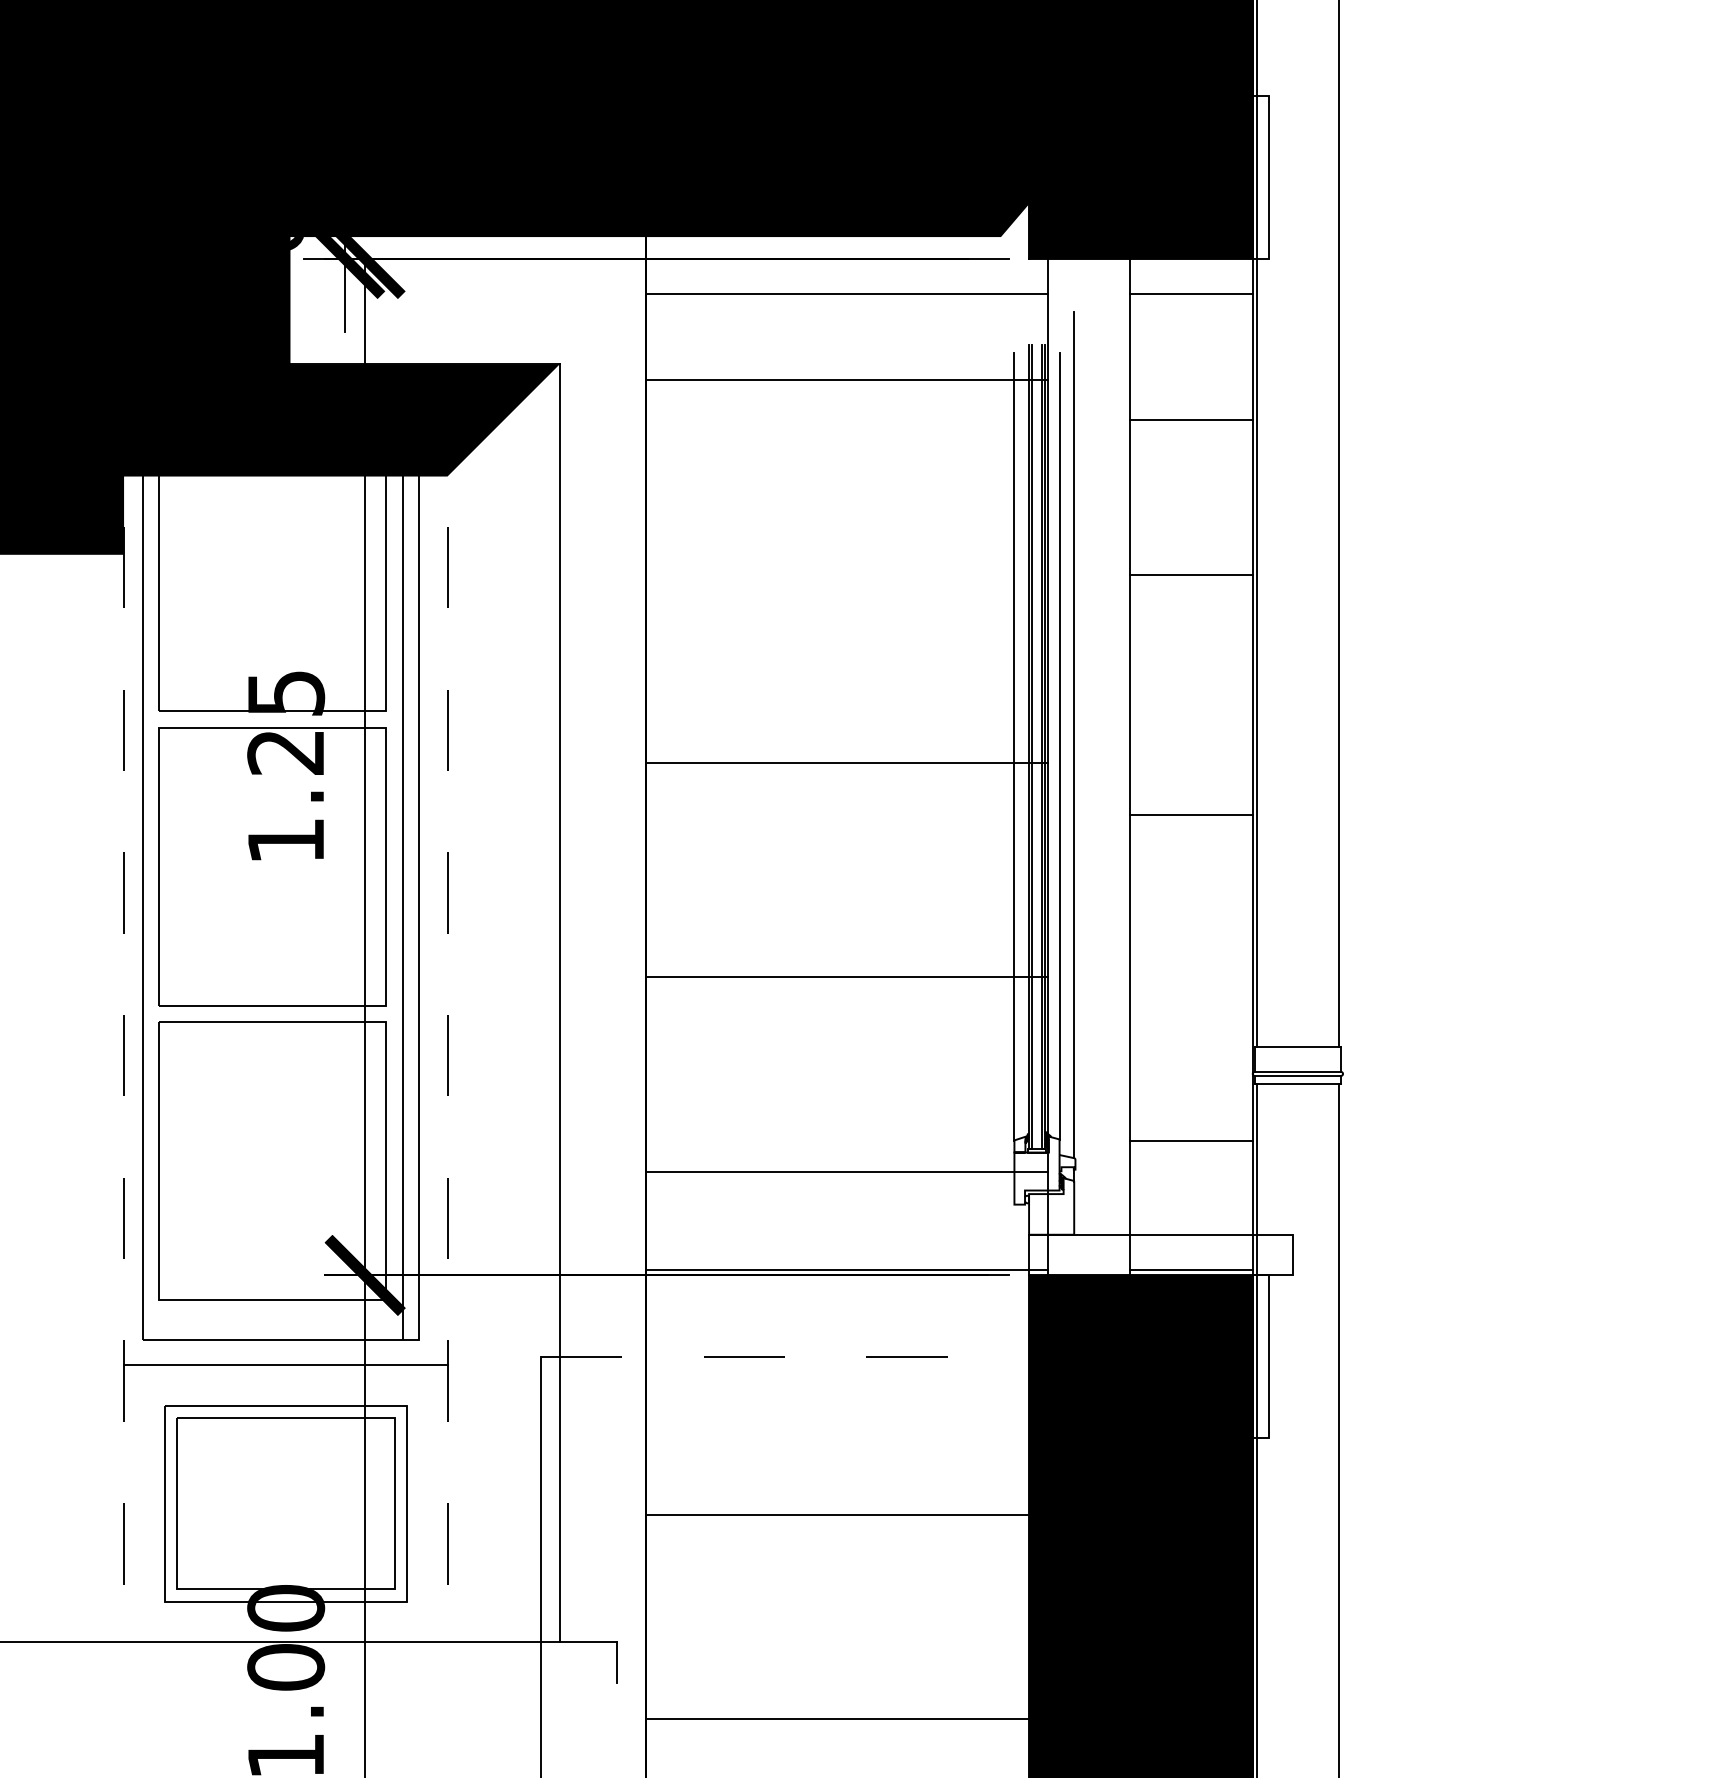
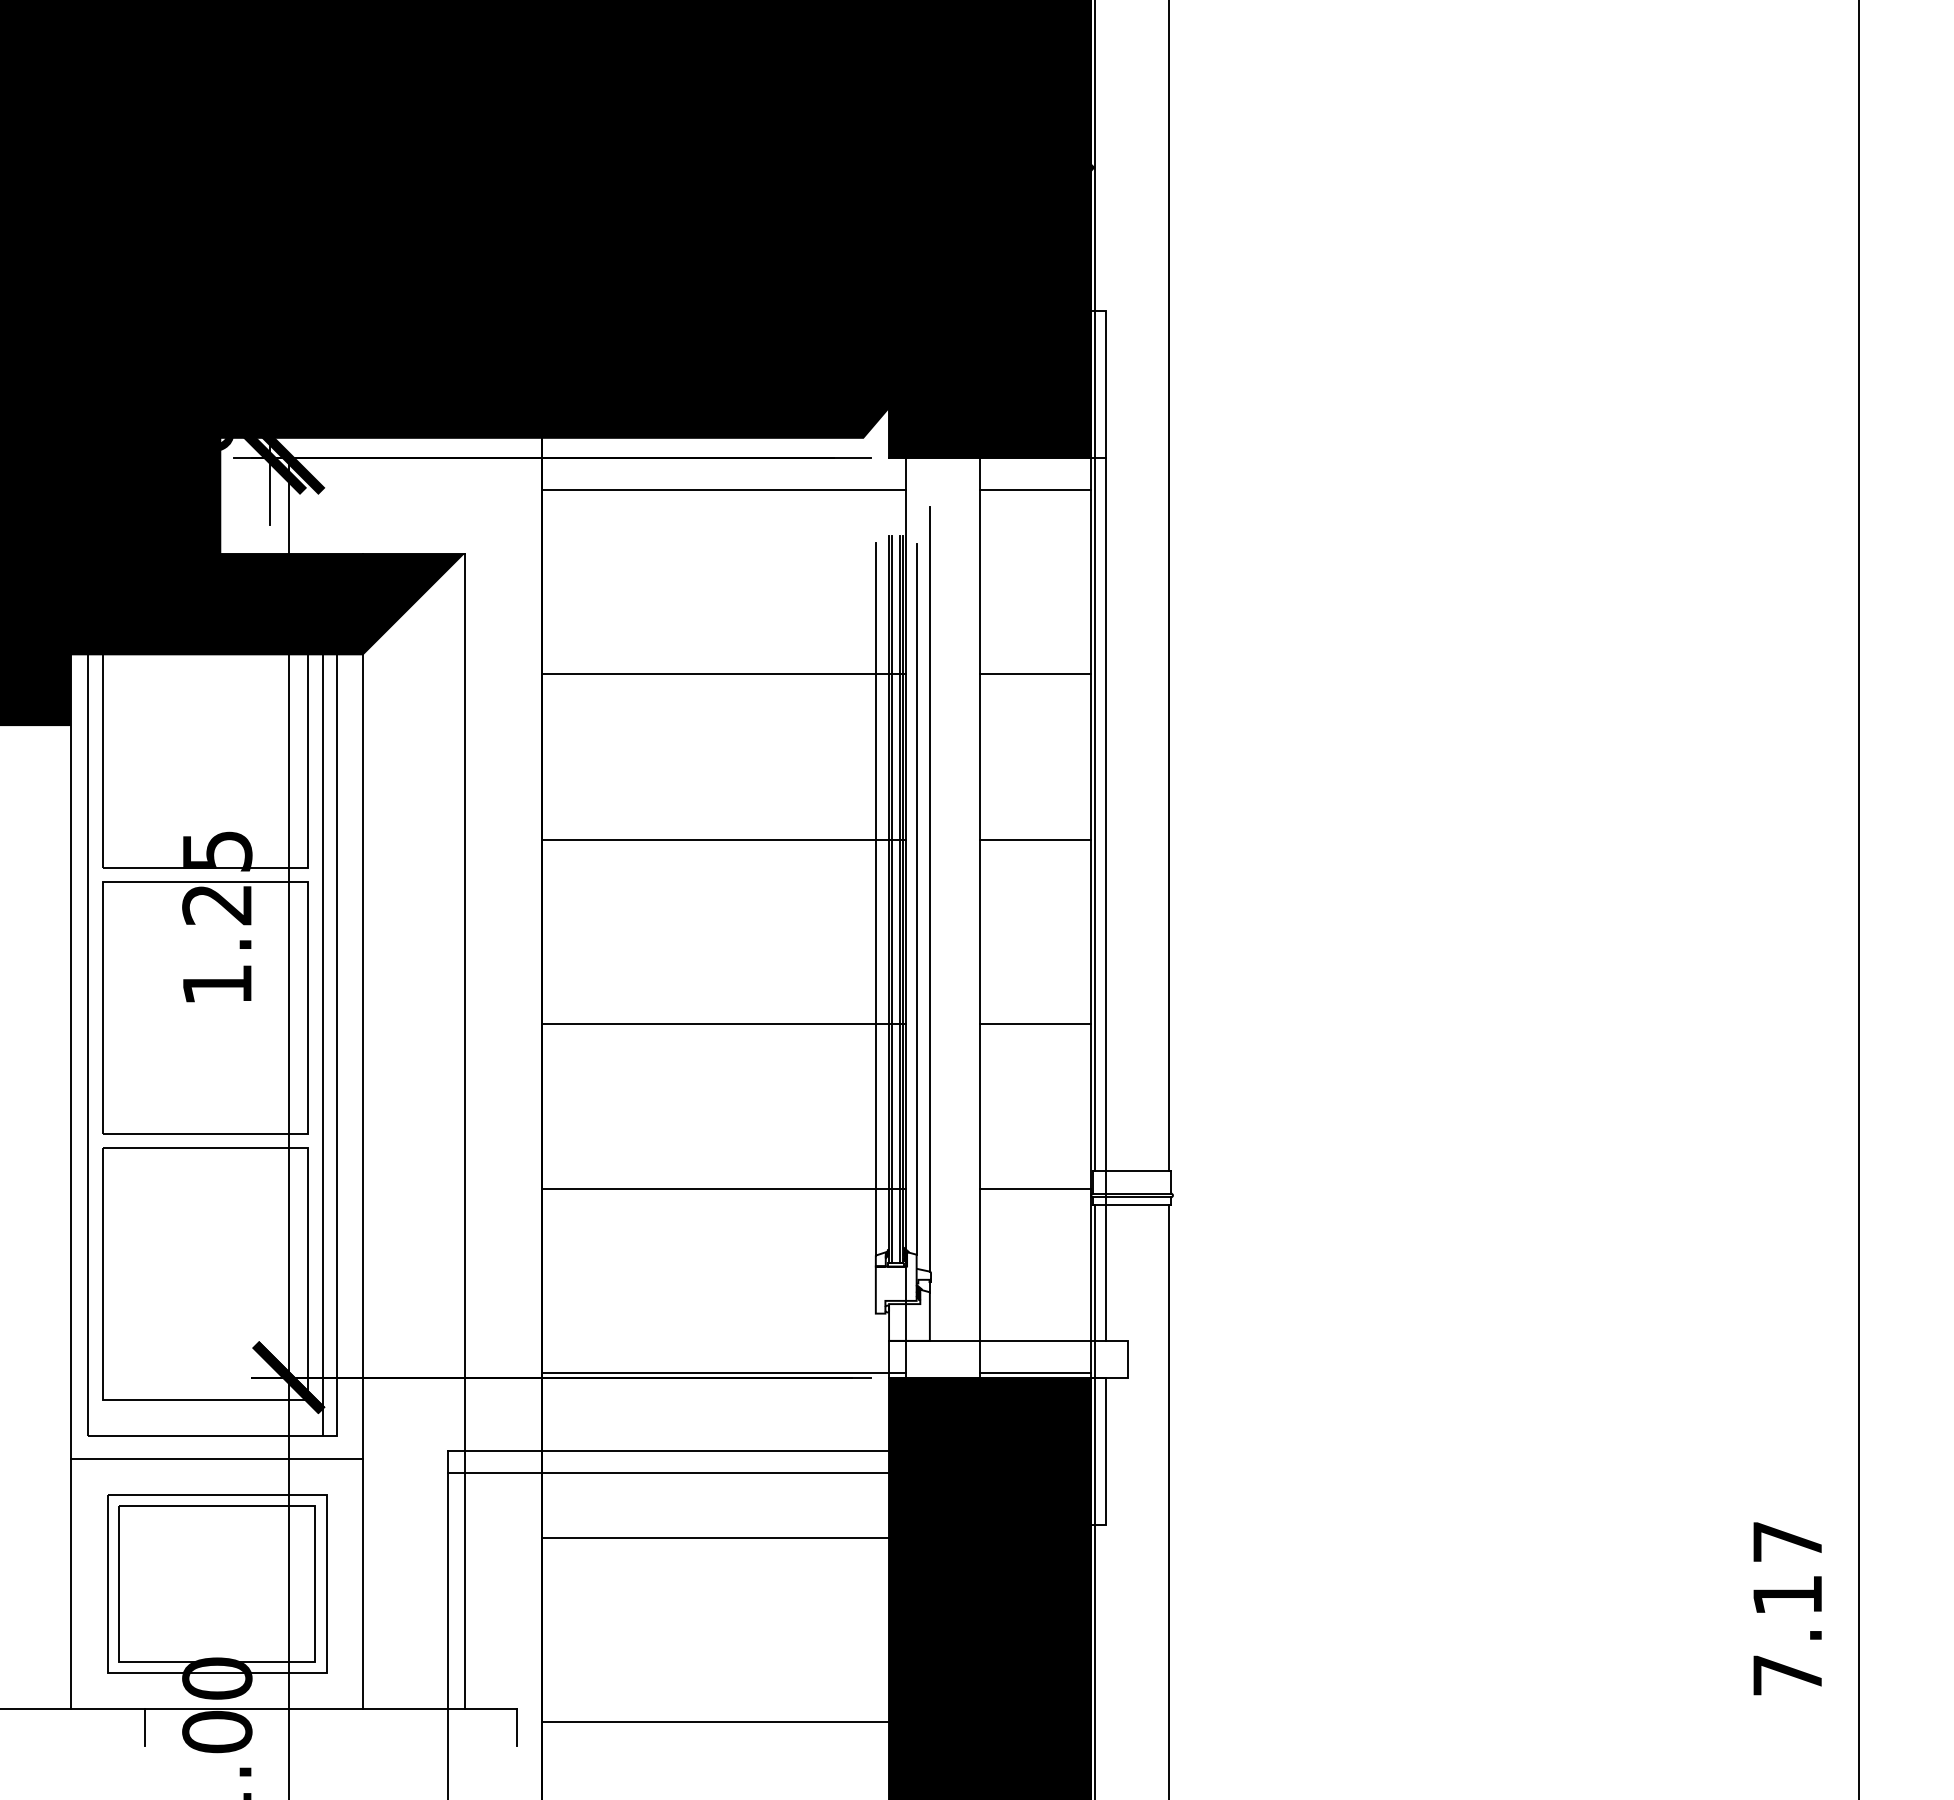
line: (847, 380) -> (724, 674), moved
line: (1191, 420) -> (1035, 674), moved
line: (1191, 575) -> (1035, 839), moved
line: (1269, 746) -> (1106, 899), added
line: (847, 763) -> (724, 839), moved
line: (1191, 815) -> (1035, 1023), moved
line: (847, 976) -> (724, 1023), moved
line: (123, 1003) -> (70, 1131), dashed -> solid
line: (447, 1003) -> (363, 1131), dashed -> solid
line: (1191, 1141) -> (1035, 1189), moved
line: (847, 1172) -> (724, 1189), moved
line: (785, 1357) -> (668, 1451), dashed -> solid
line: (785, 1381) -> (668, 1473), added
line: (847, 1515) -> (724, 1538), moved
line: (206, 1662) -> (145, 1727), added
line: (847, 1718) -> (724, 1722), moved

